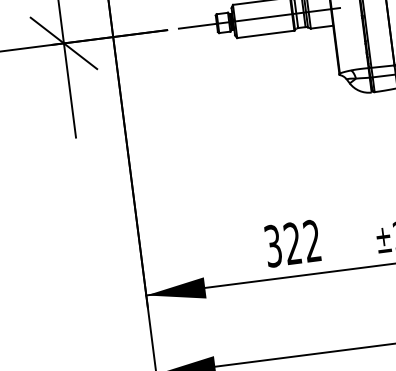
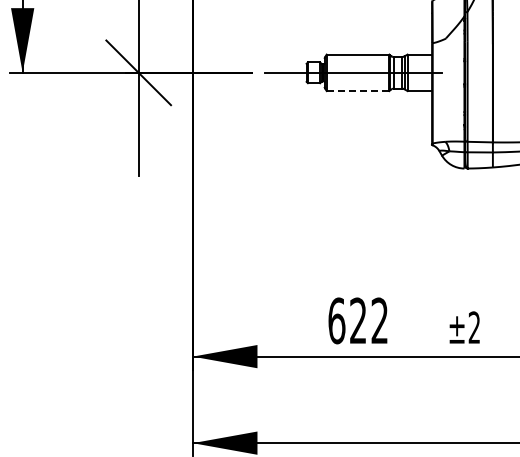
line: (266, 34) -> (358, 91), solid -> dashed
text: (272, 245) -> (336, 320), 322 -> 622

